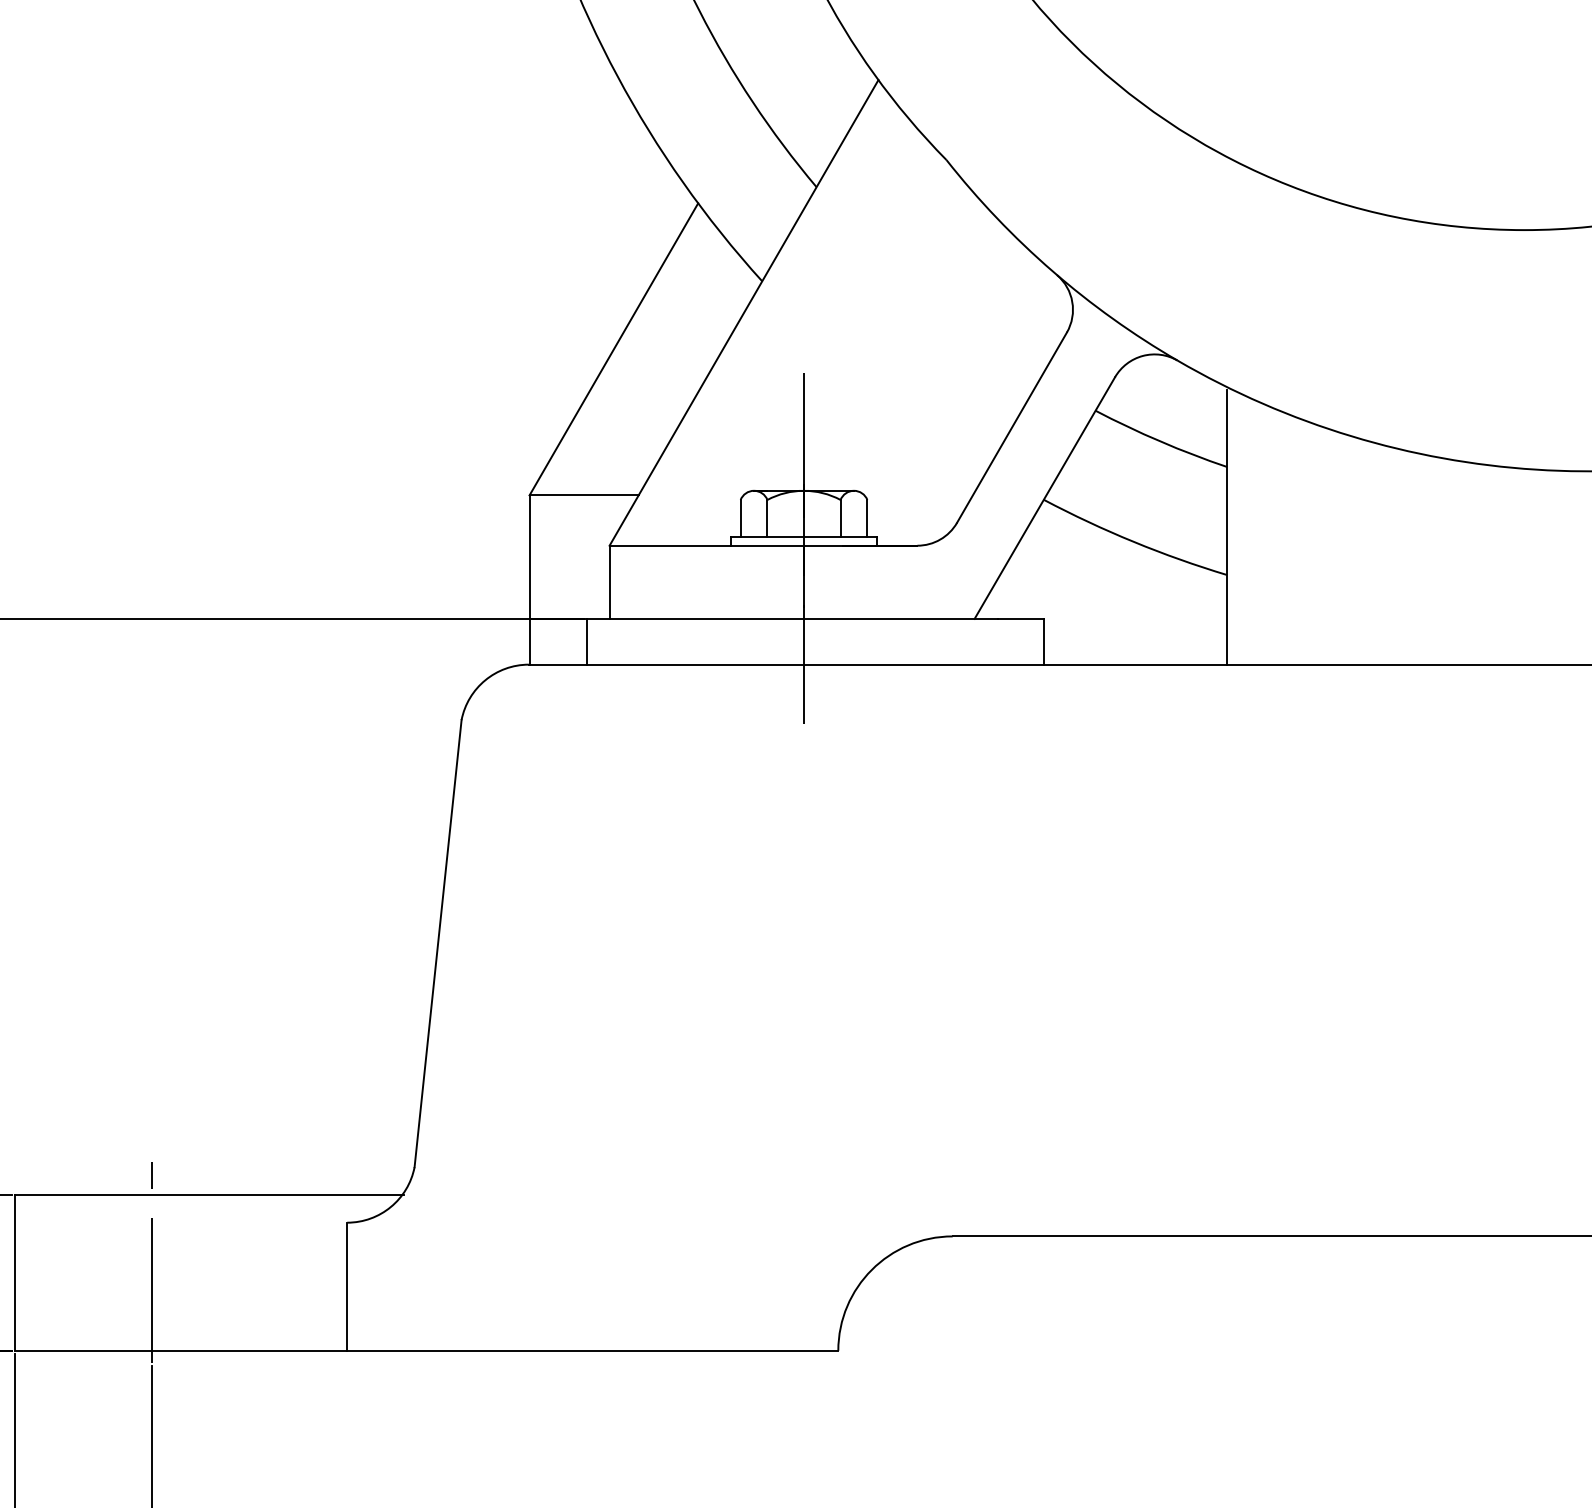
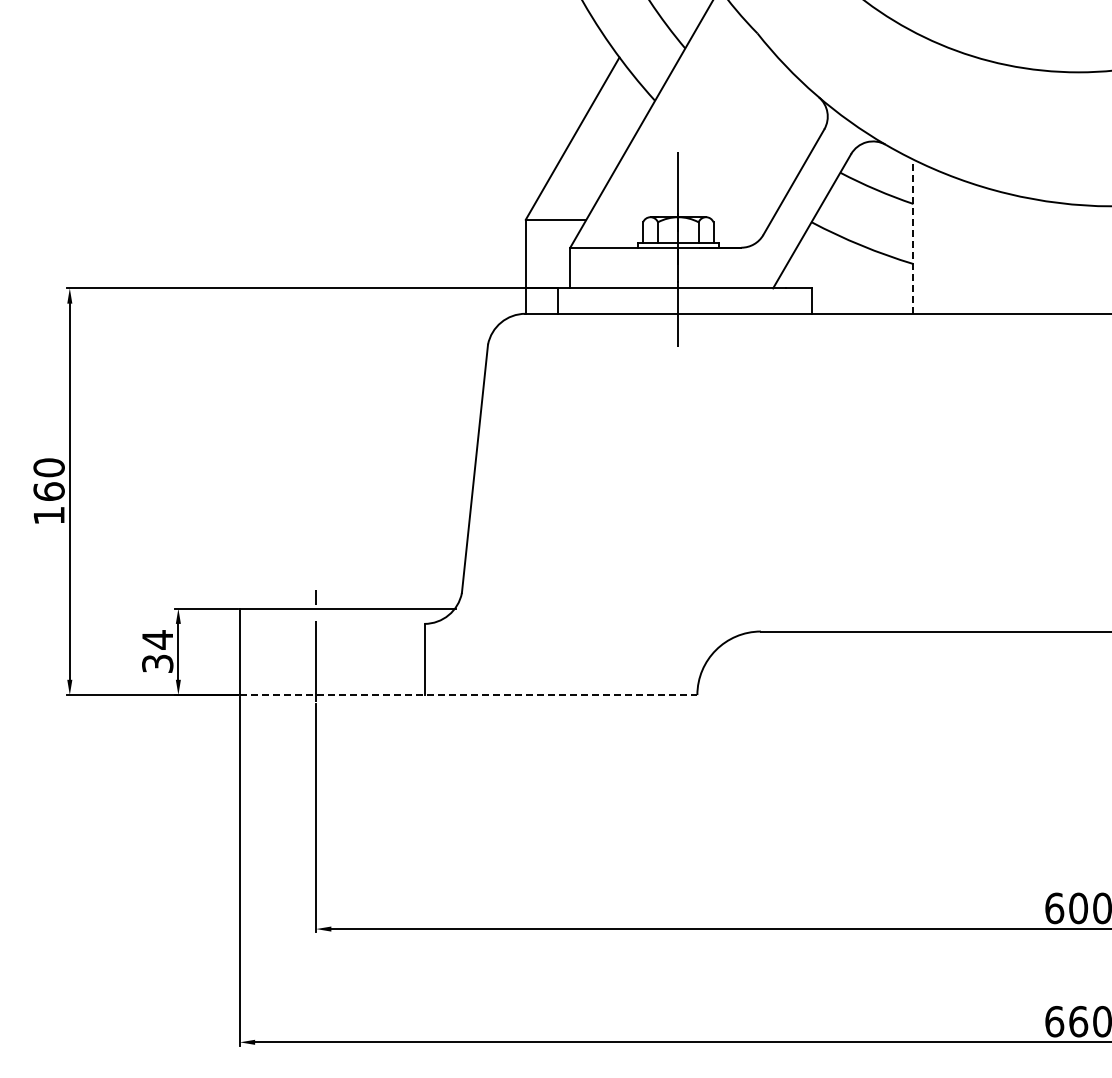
line: (1227, 527) -> (913, 237), solid -> dashed
line: (426, 1351) -> (468, 695), solid -> dashed

